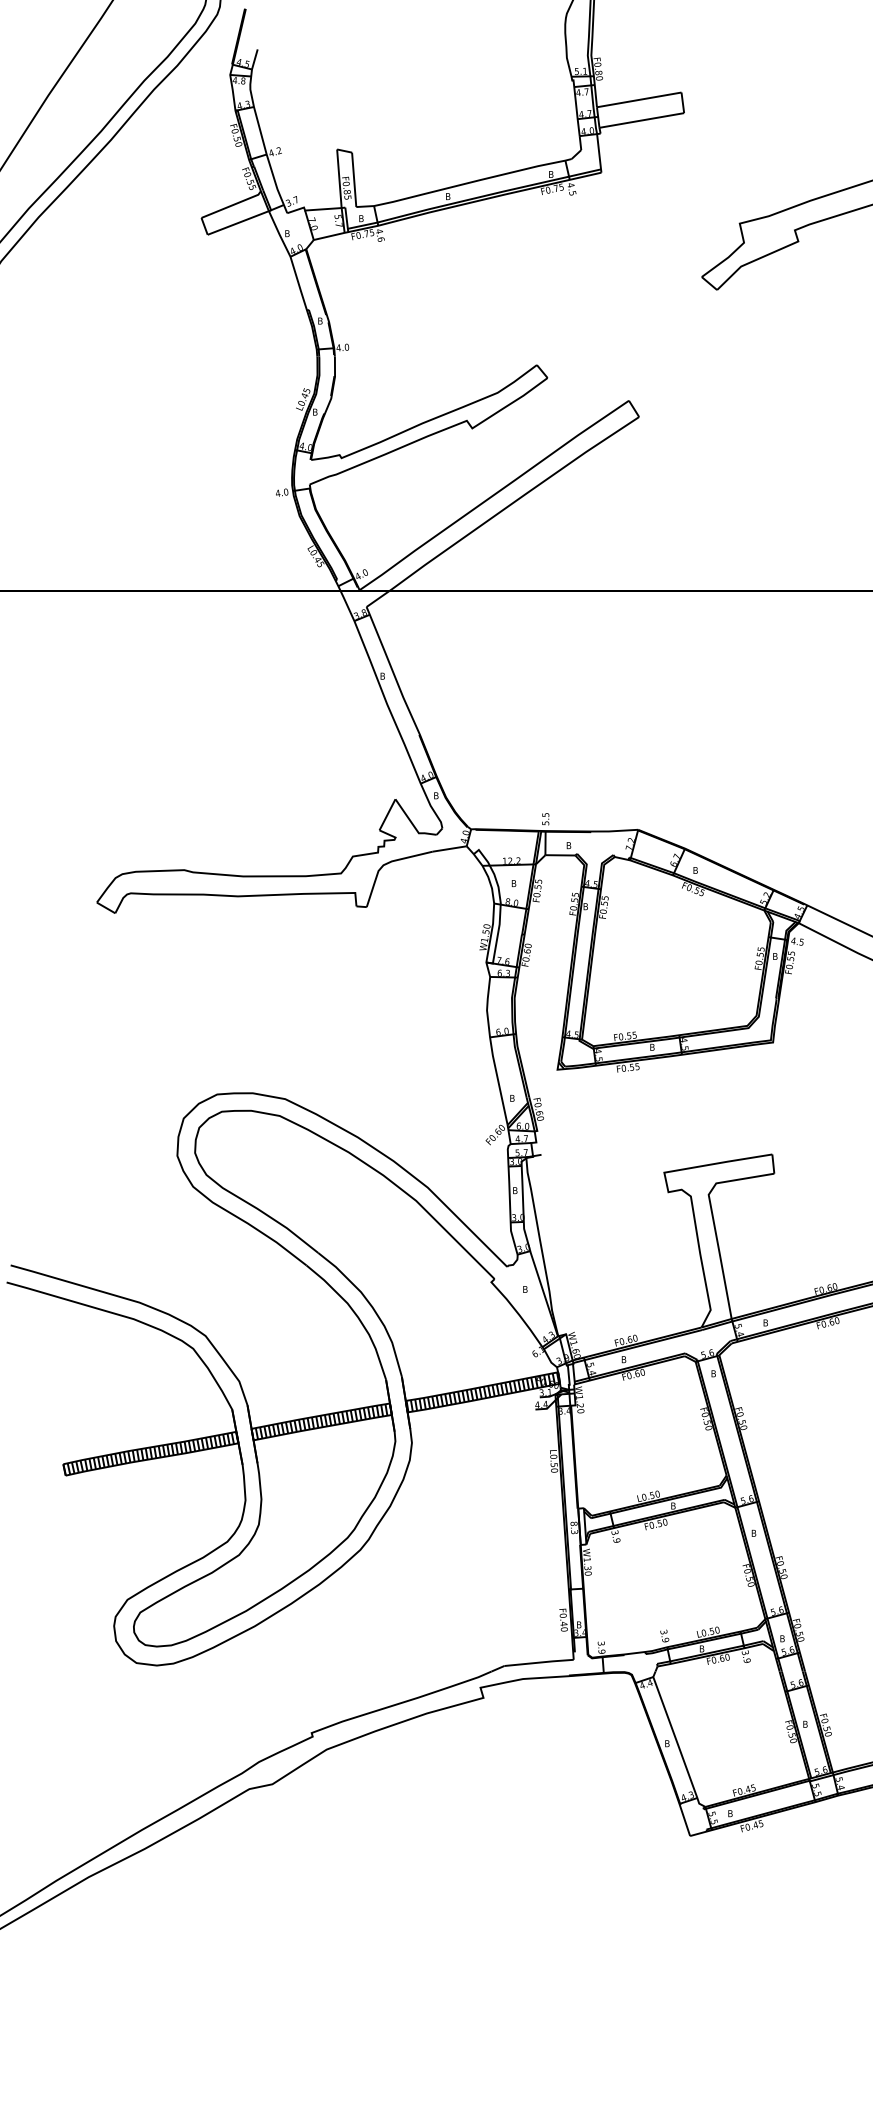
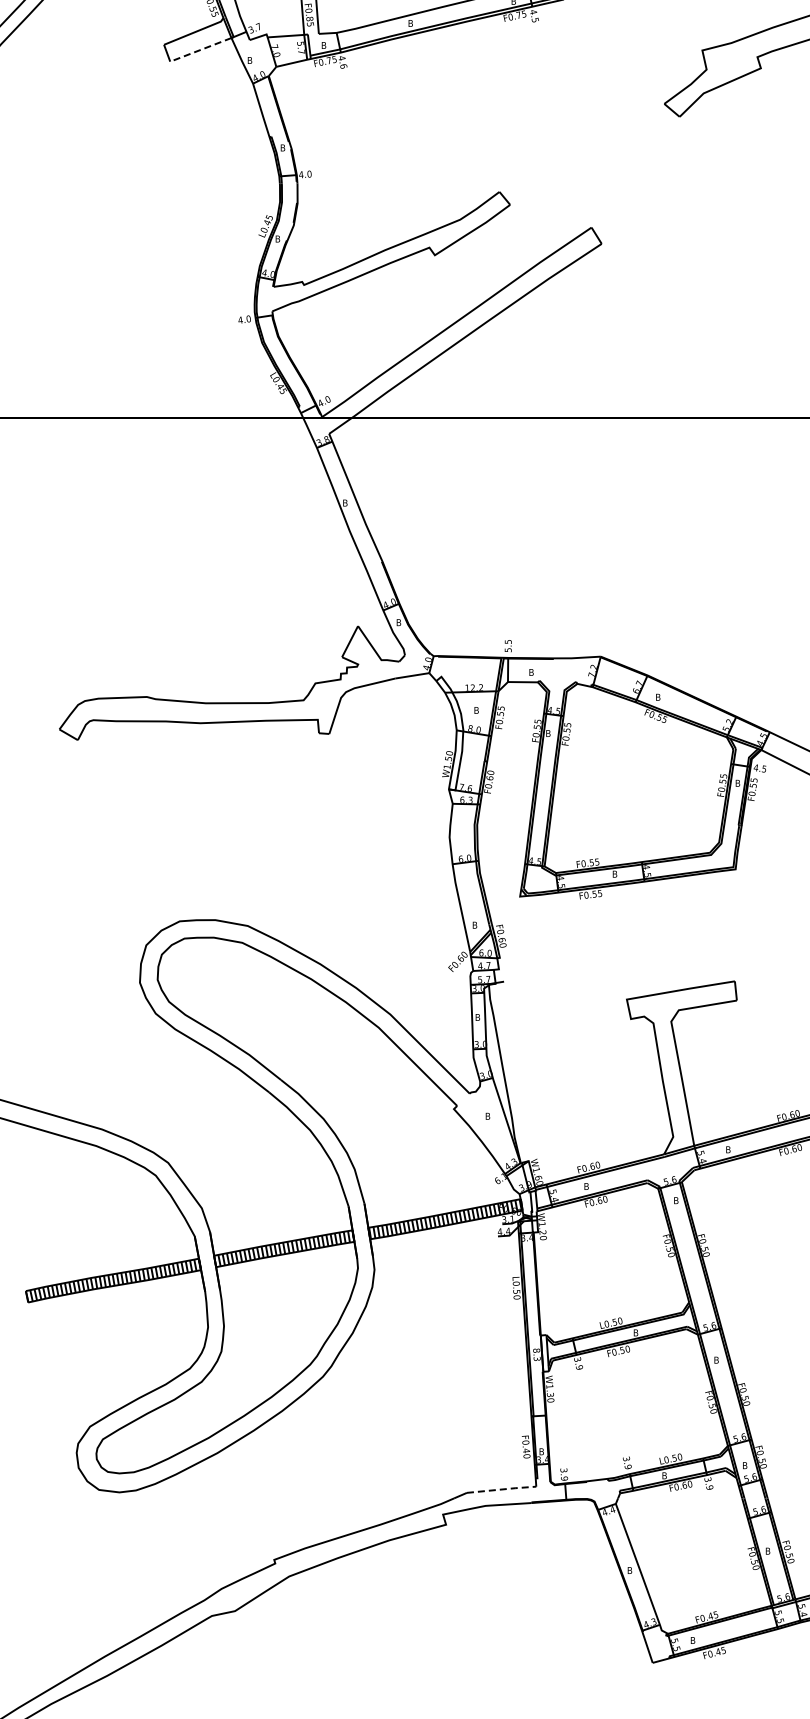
line: (238, 223) -> (201, 50), solid -> dashed
line: (539, 1662) -> (502, 1489), solid -> dashed

